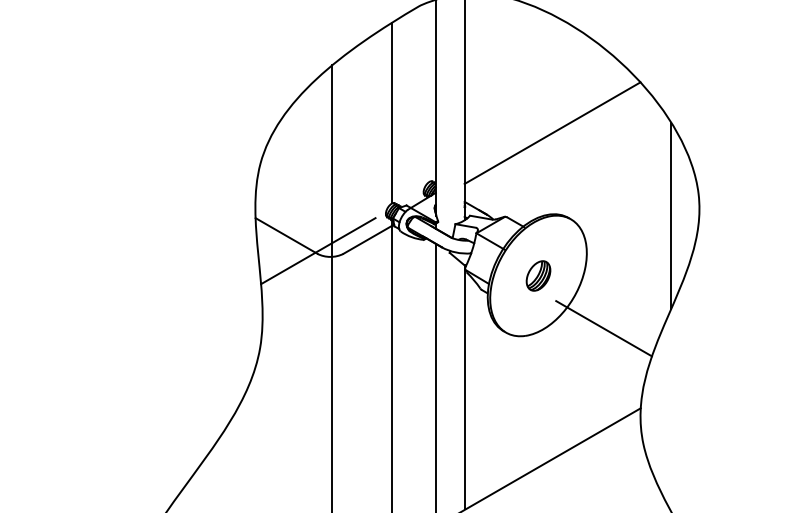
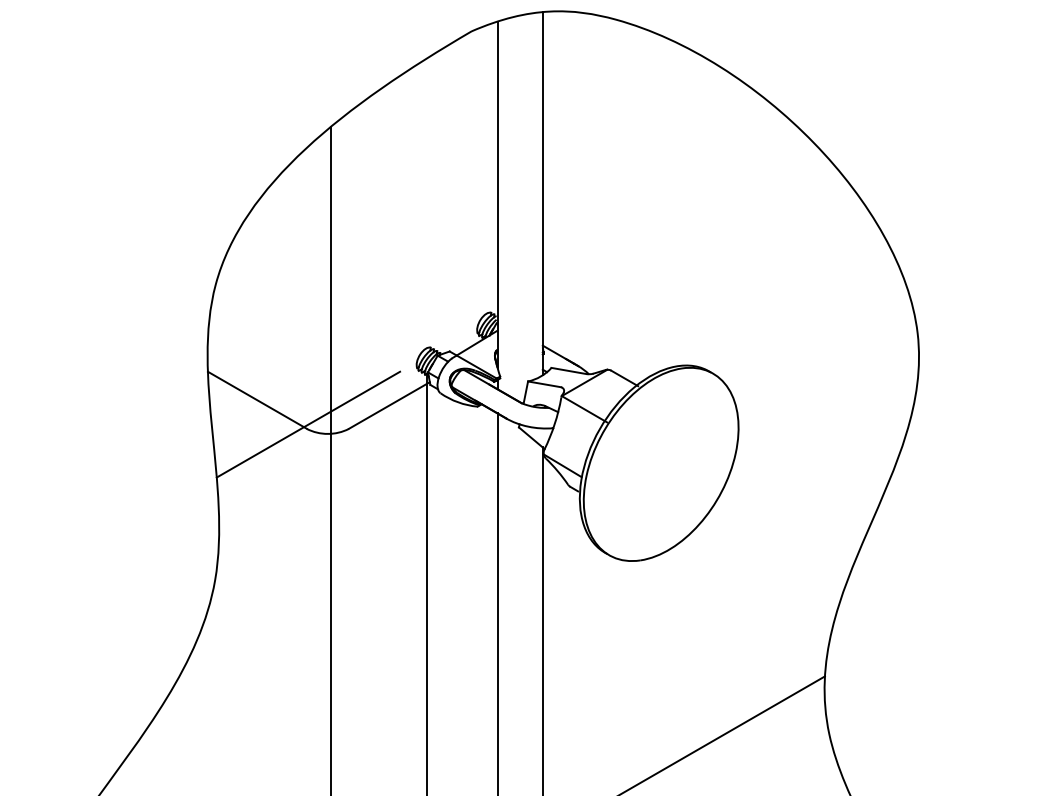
line: (392, 112) -> (427, 202), removed
line: (552, 132) -> (683, 234), removed
line: (671, 215) -> (874, 367), removed
part: (538, 275) -> (661, 463), removed
line: (603, 328) -> (765, 548), removed

